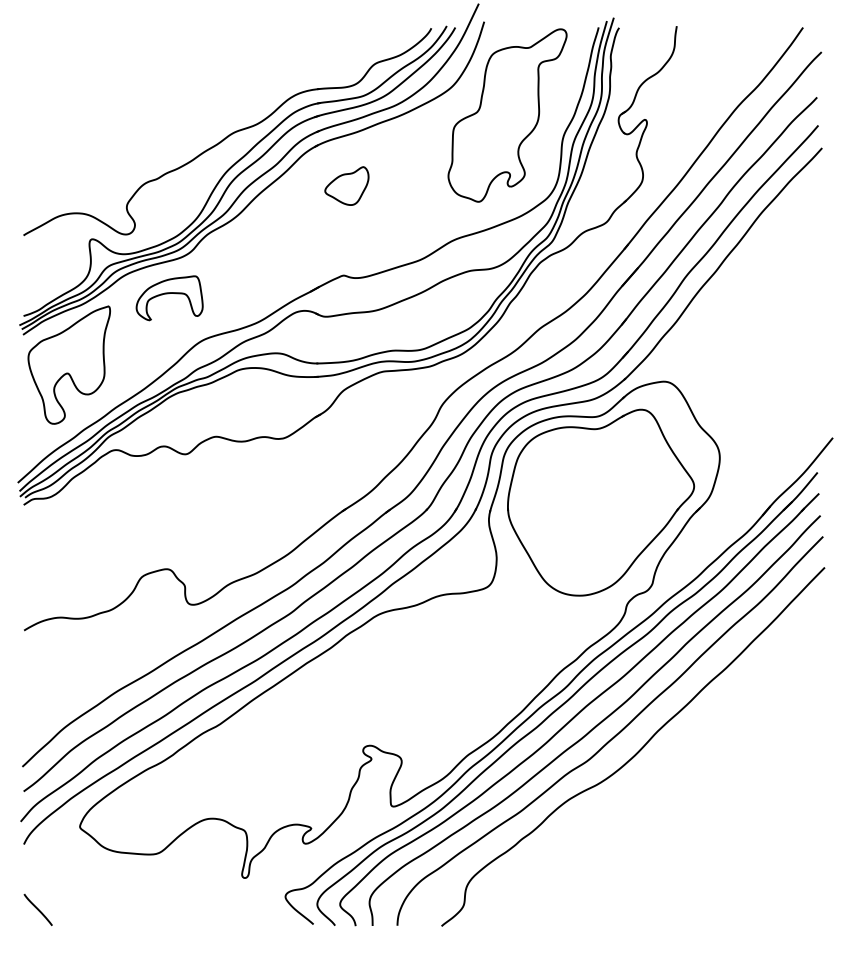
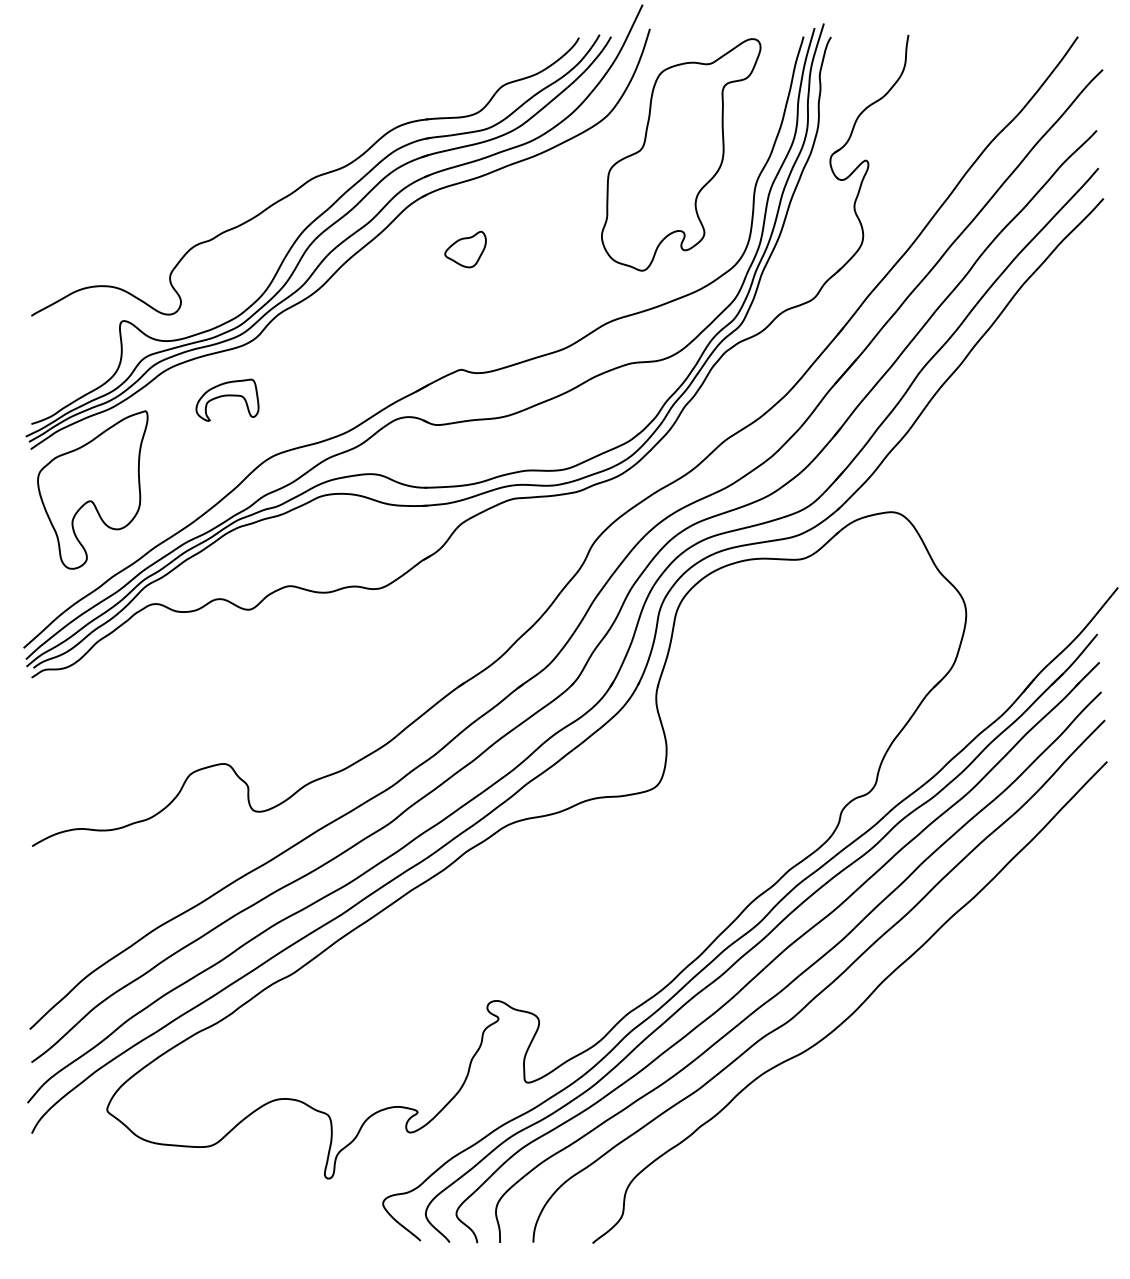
part: (346, 185) -> (464, 248), size x0.7
part: (169, 298) -> (227, 400), size x0.7
part: (601, 502) -> (807, 674), removed
line: (37, 909) -> (50, 1220), removed

